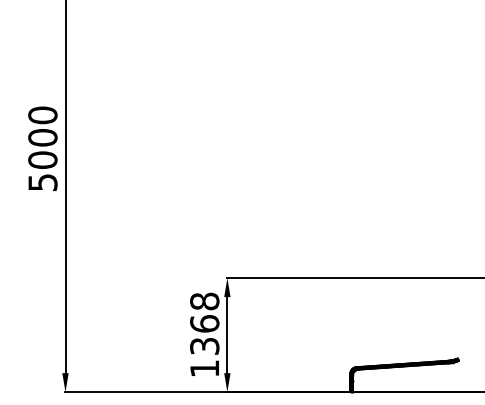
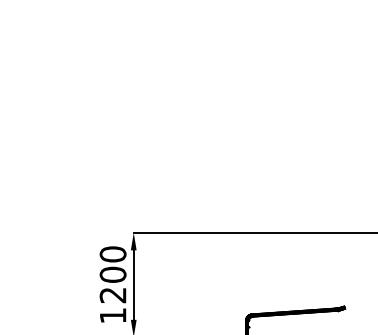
text: (204, 323) -> (112, 274), 1368 -> 1200

